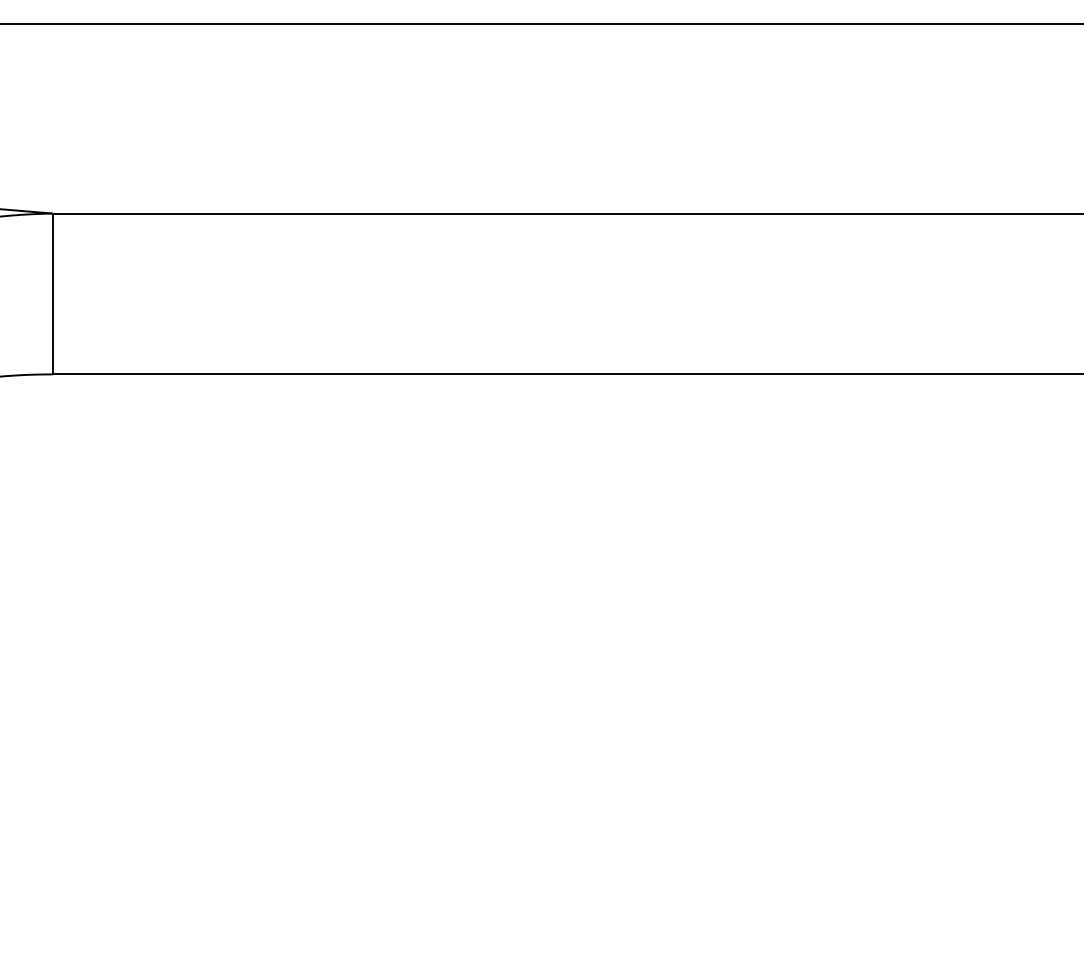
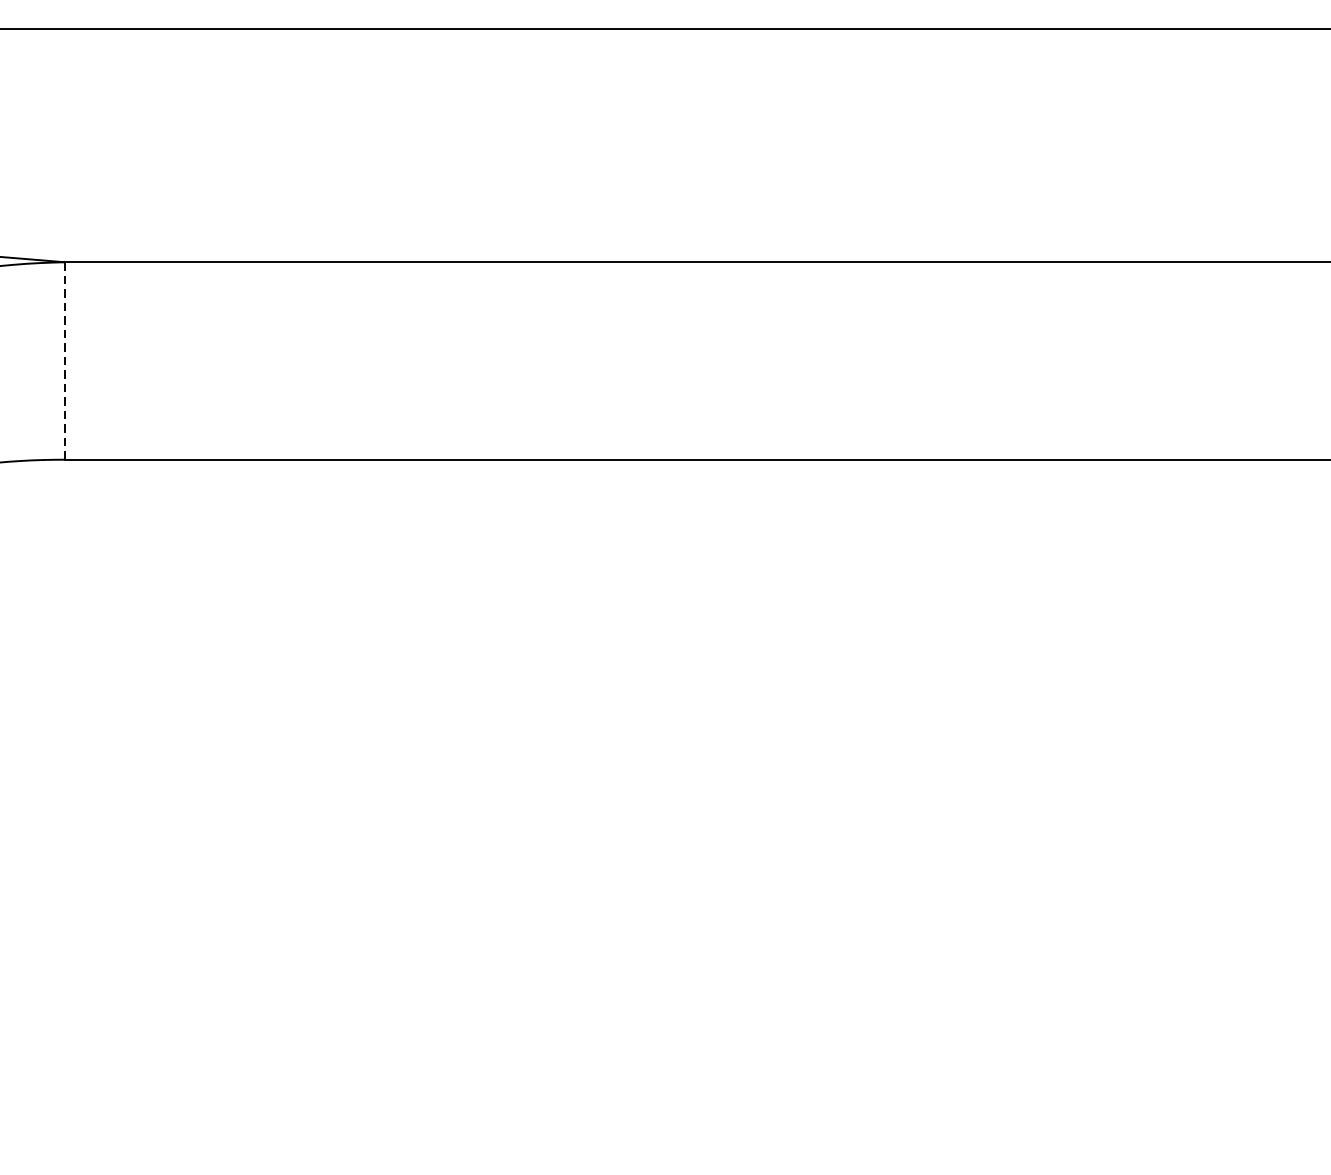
line: (52, 293) -> (64, 360), solid -> dashed

